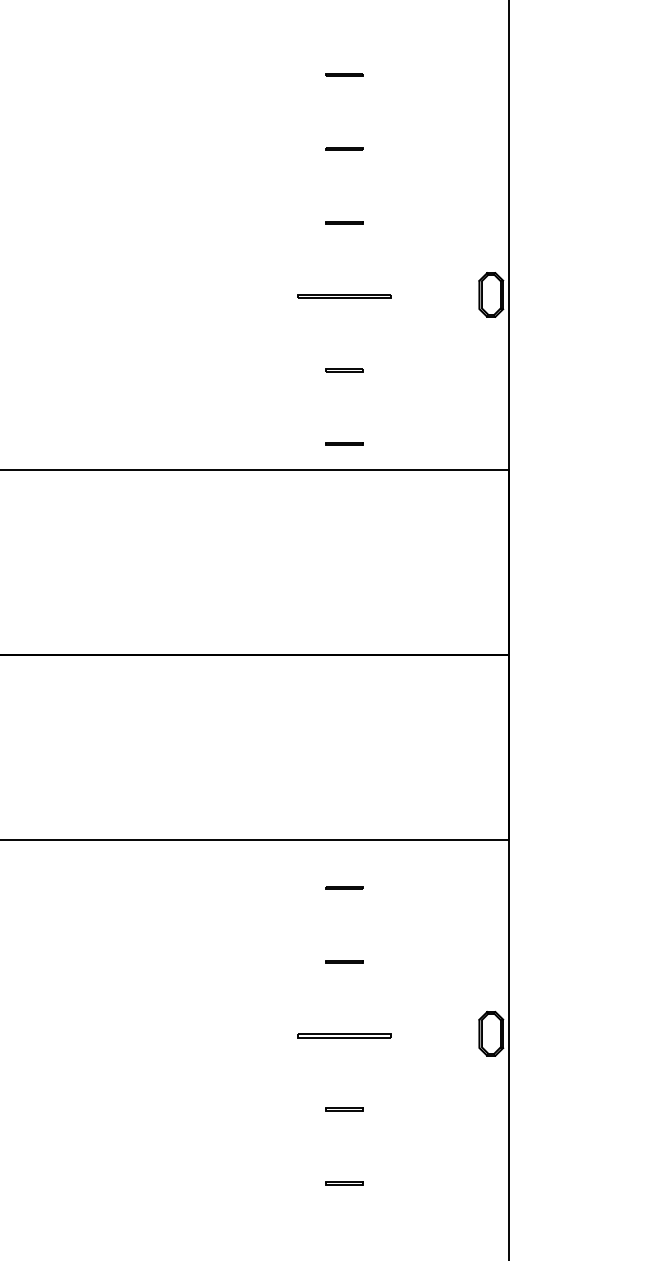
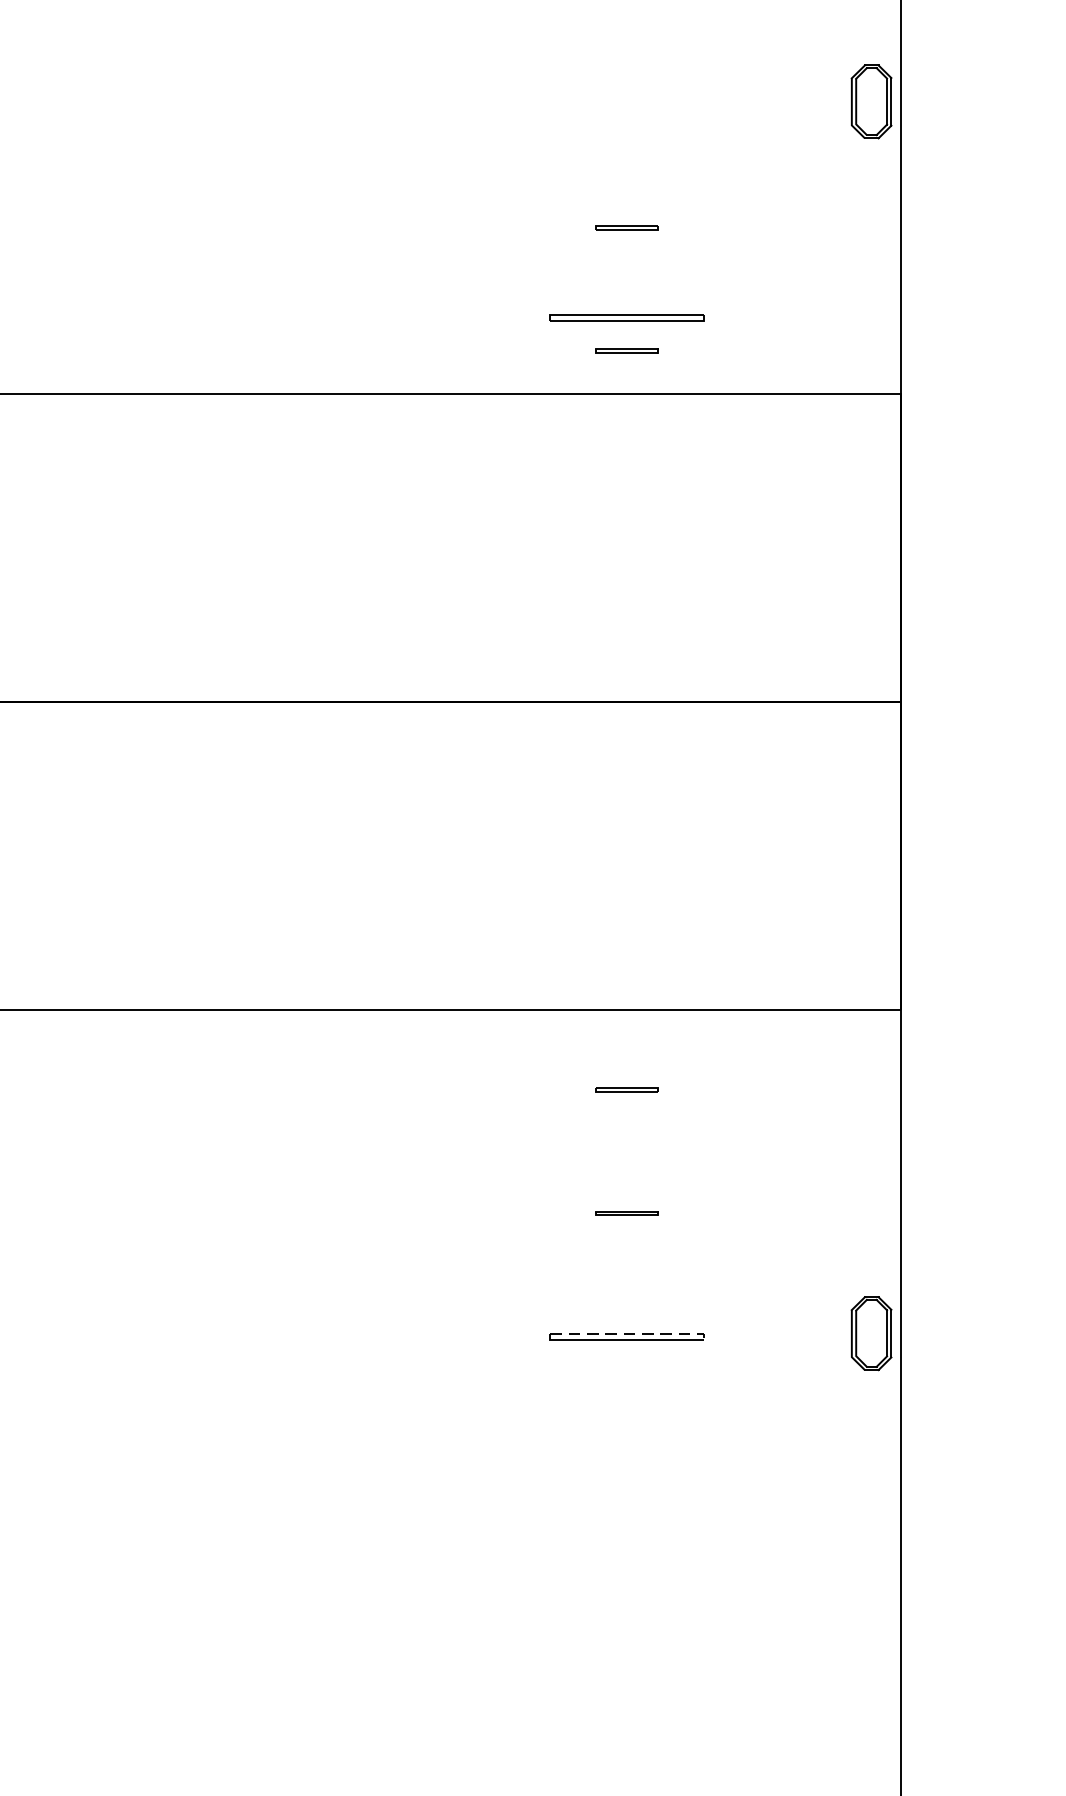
line: (344, 295) -> (626, 316), moved
line: (347, 1033) -> (631, 1333), solid -> dashed
line: (344, 1108) -> (626, 1458), removed
line: (344, 1182) -> (626, 1581), removed

